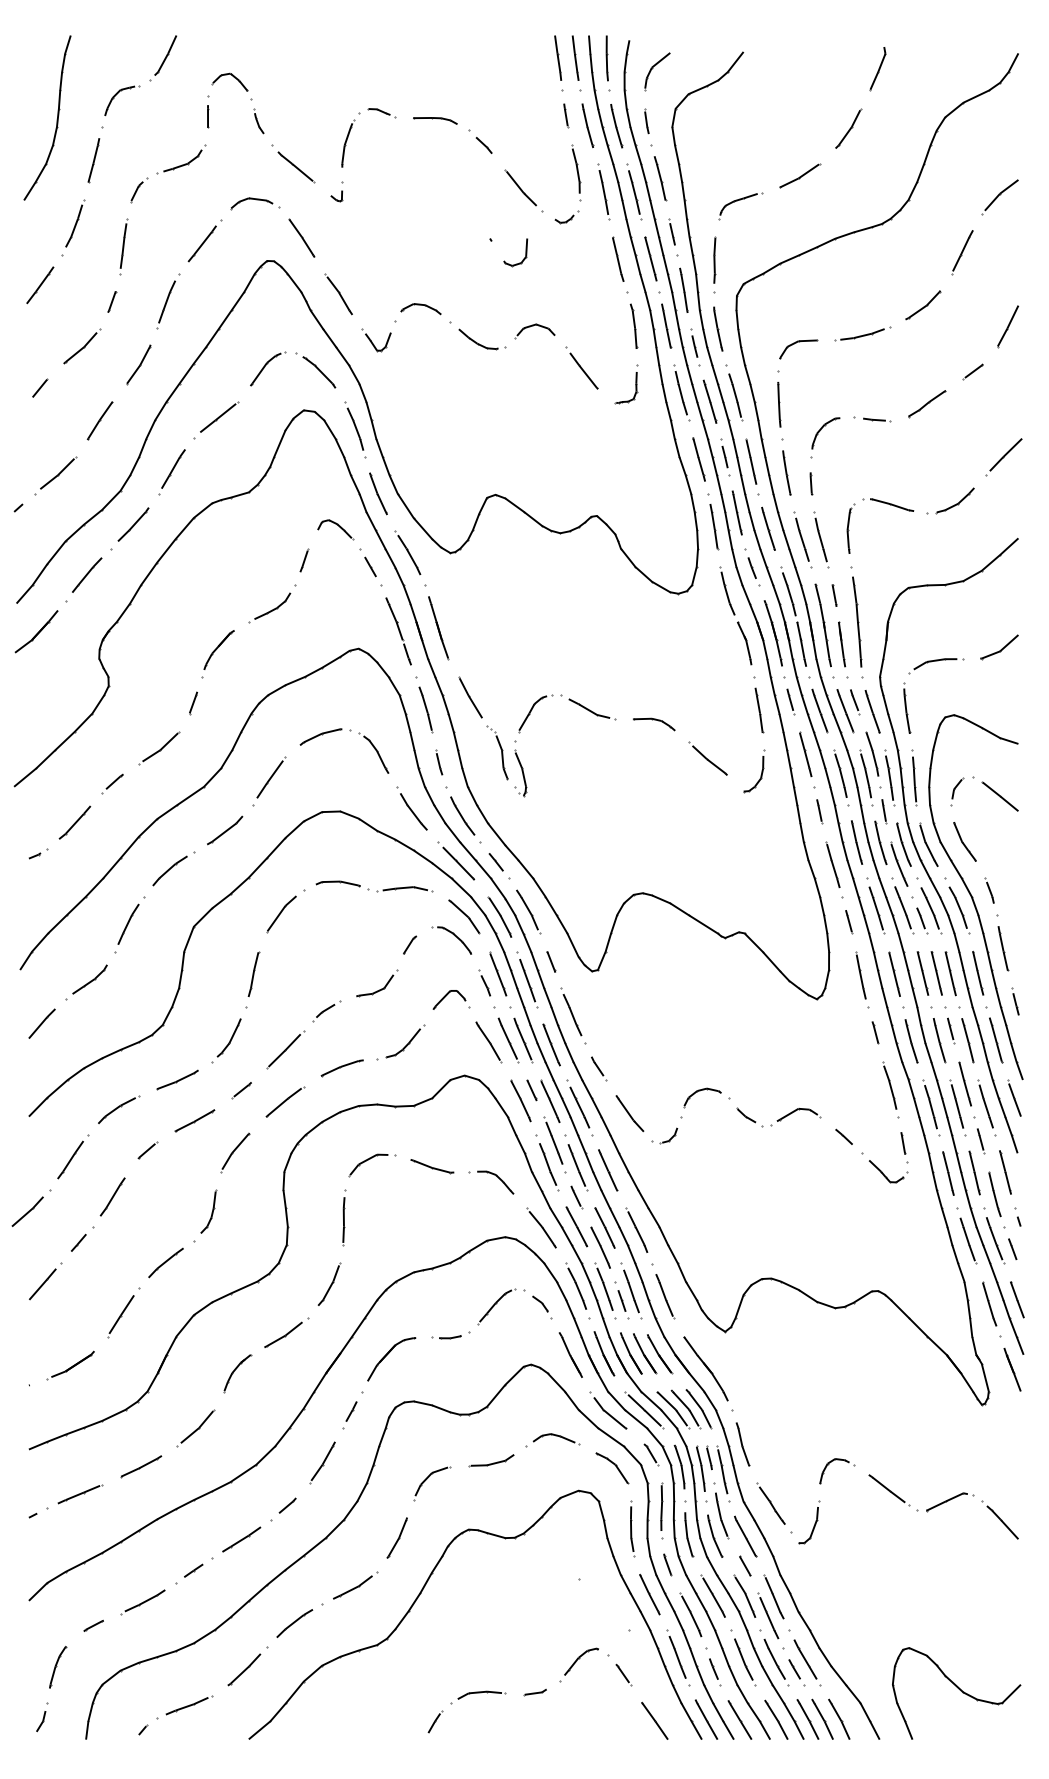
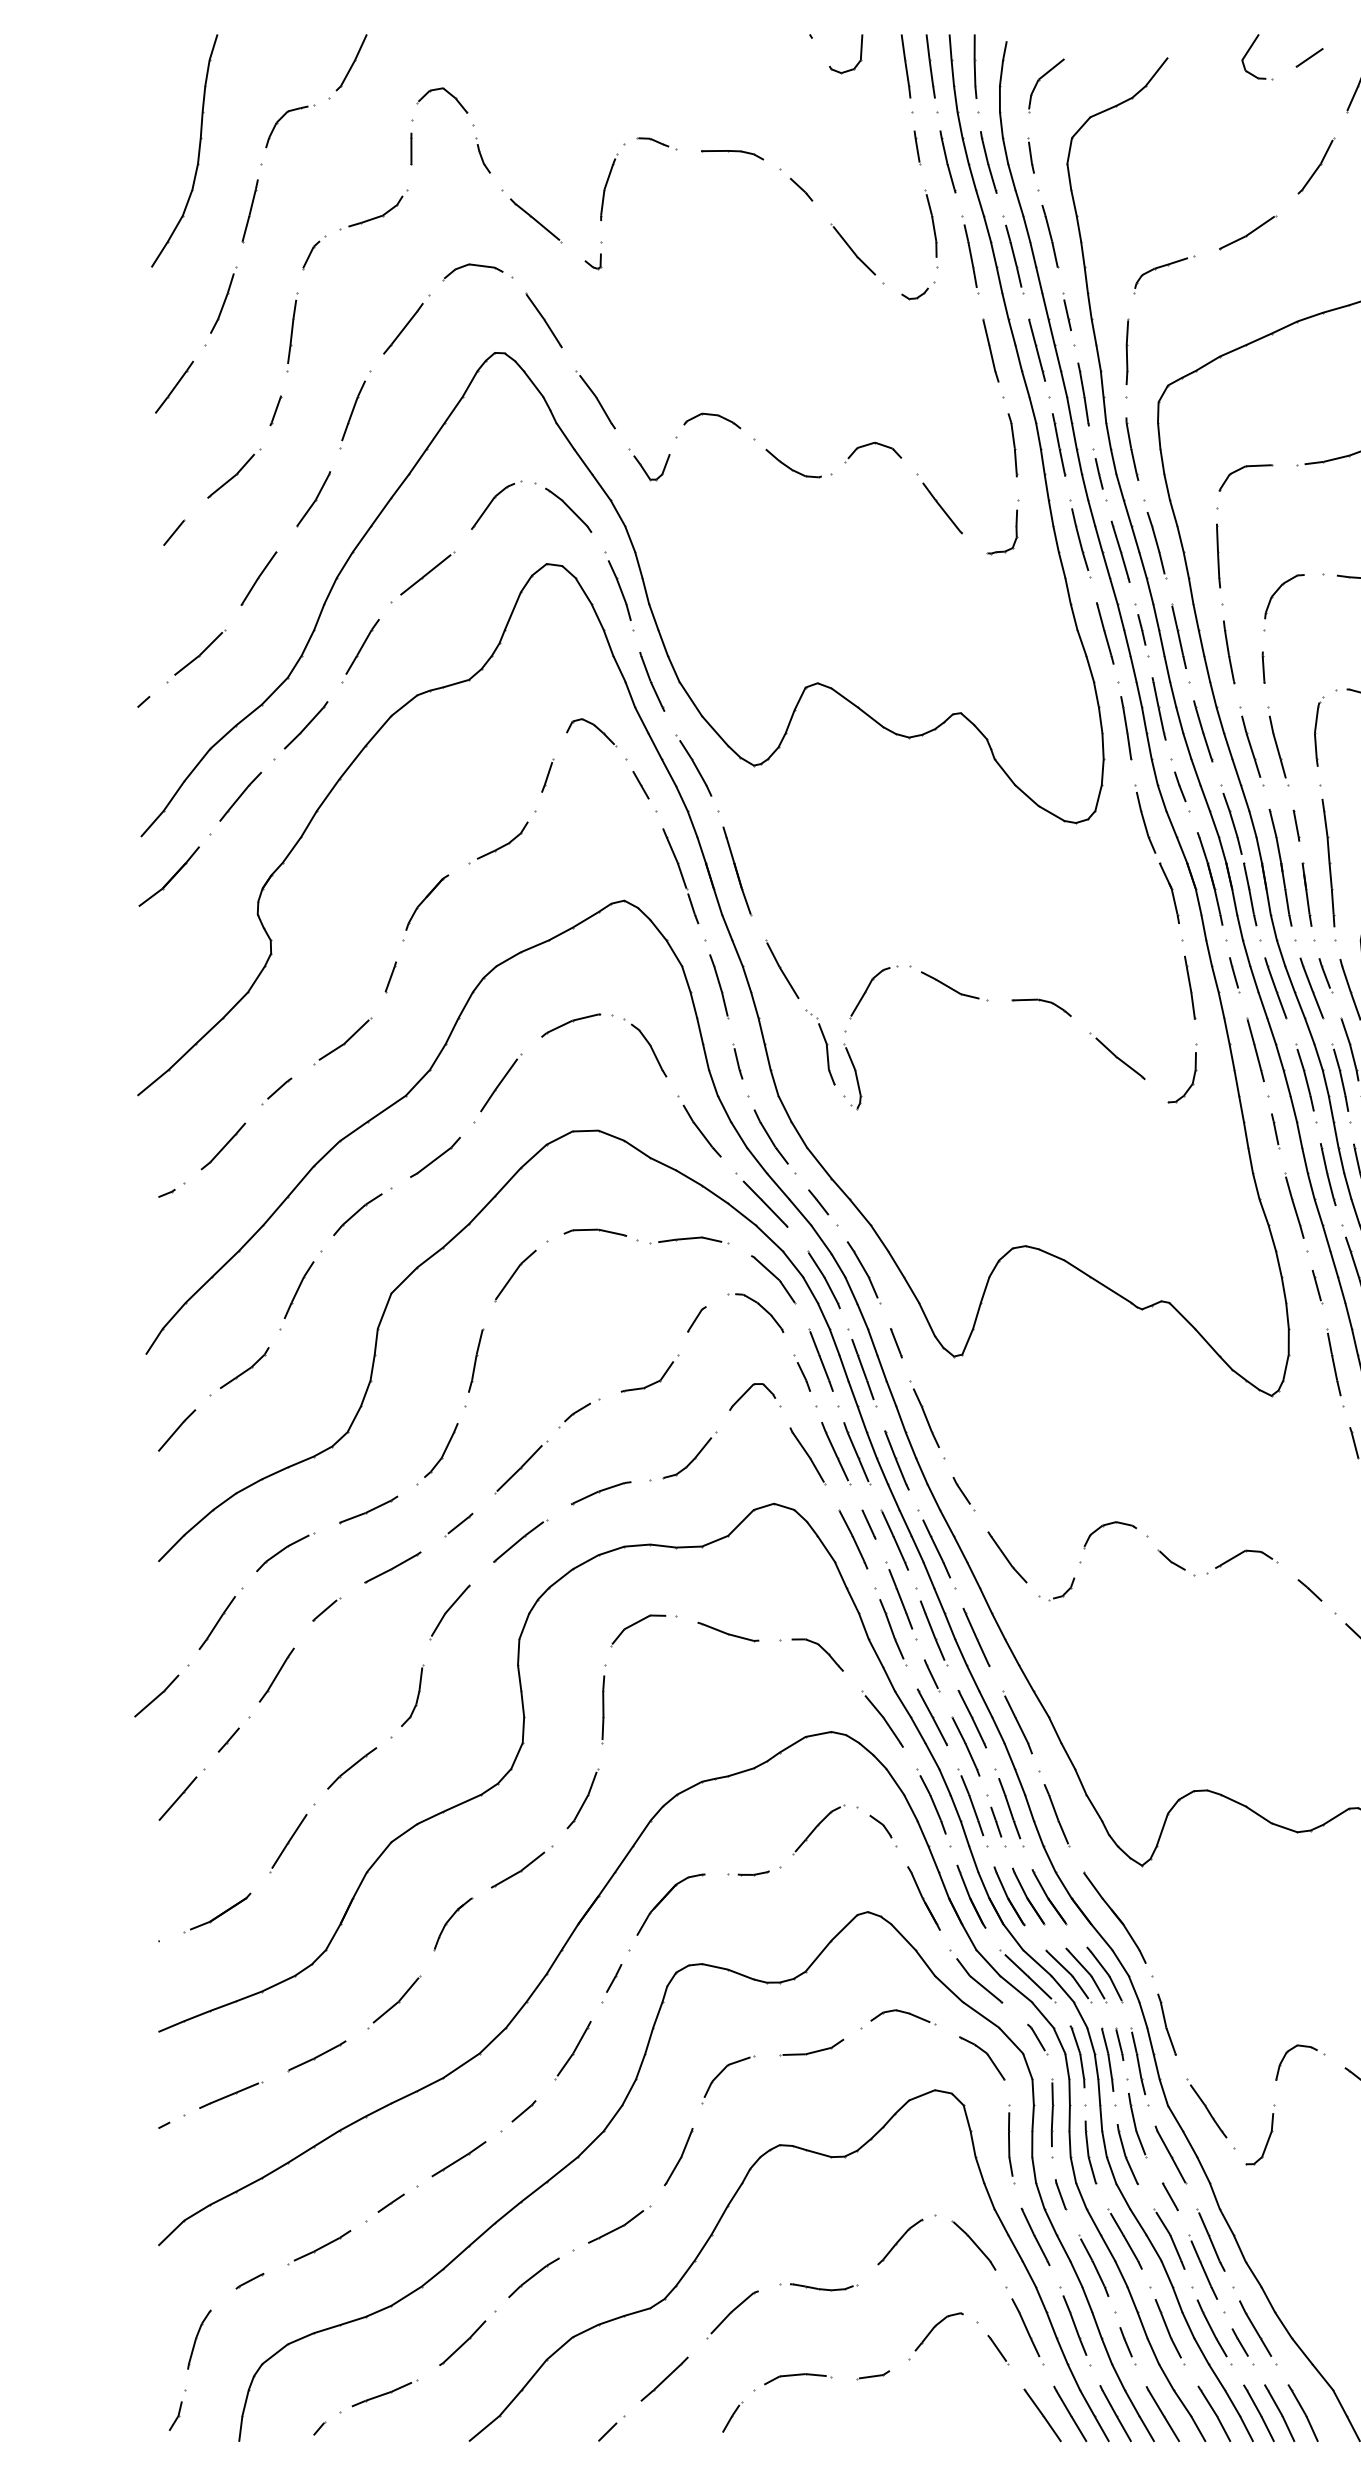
part: (834, 57) -> (1296, 65), added
part: (504, 260) -> (830, 65), moved
part: (515, 1633) -> (845, 2291), added

